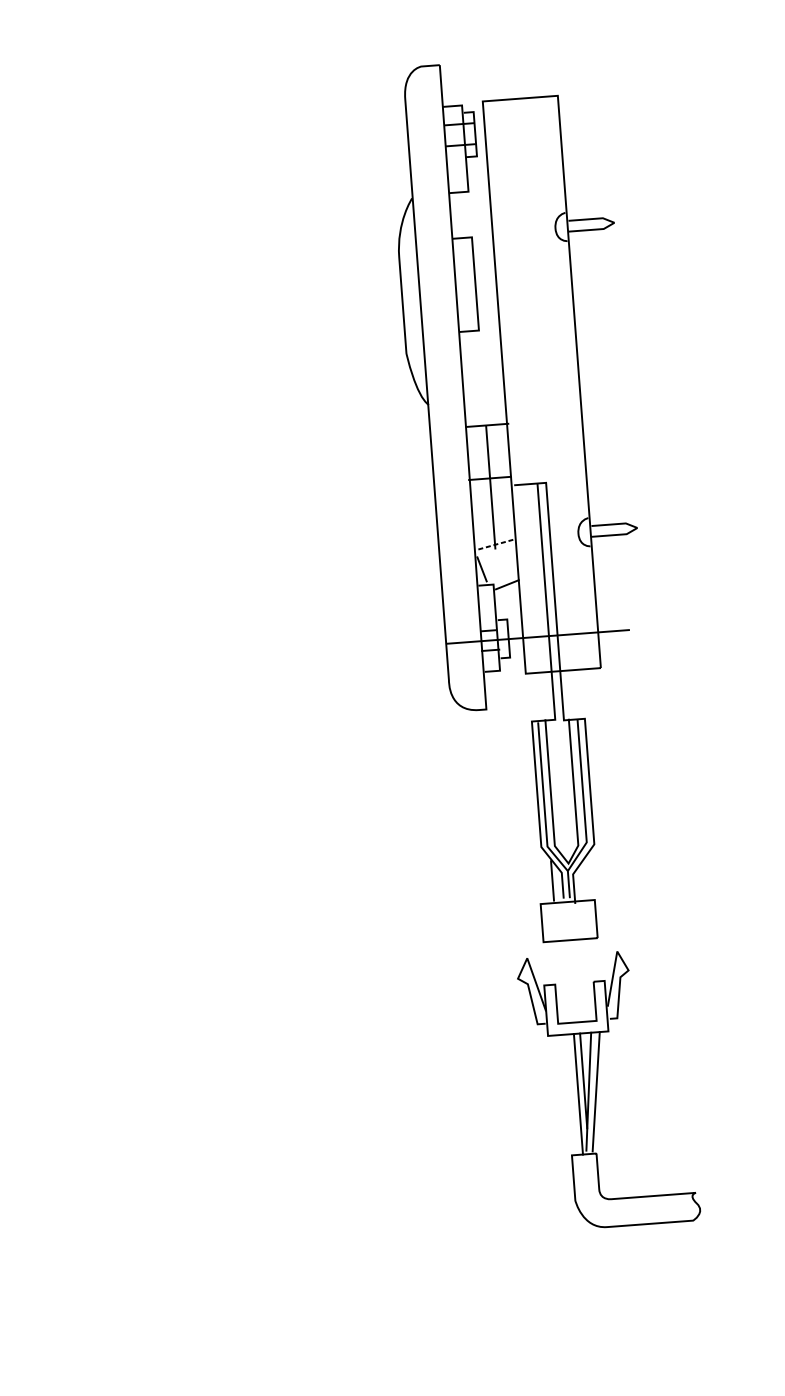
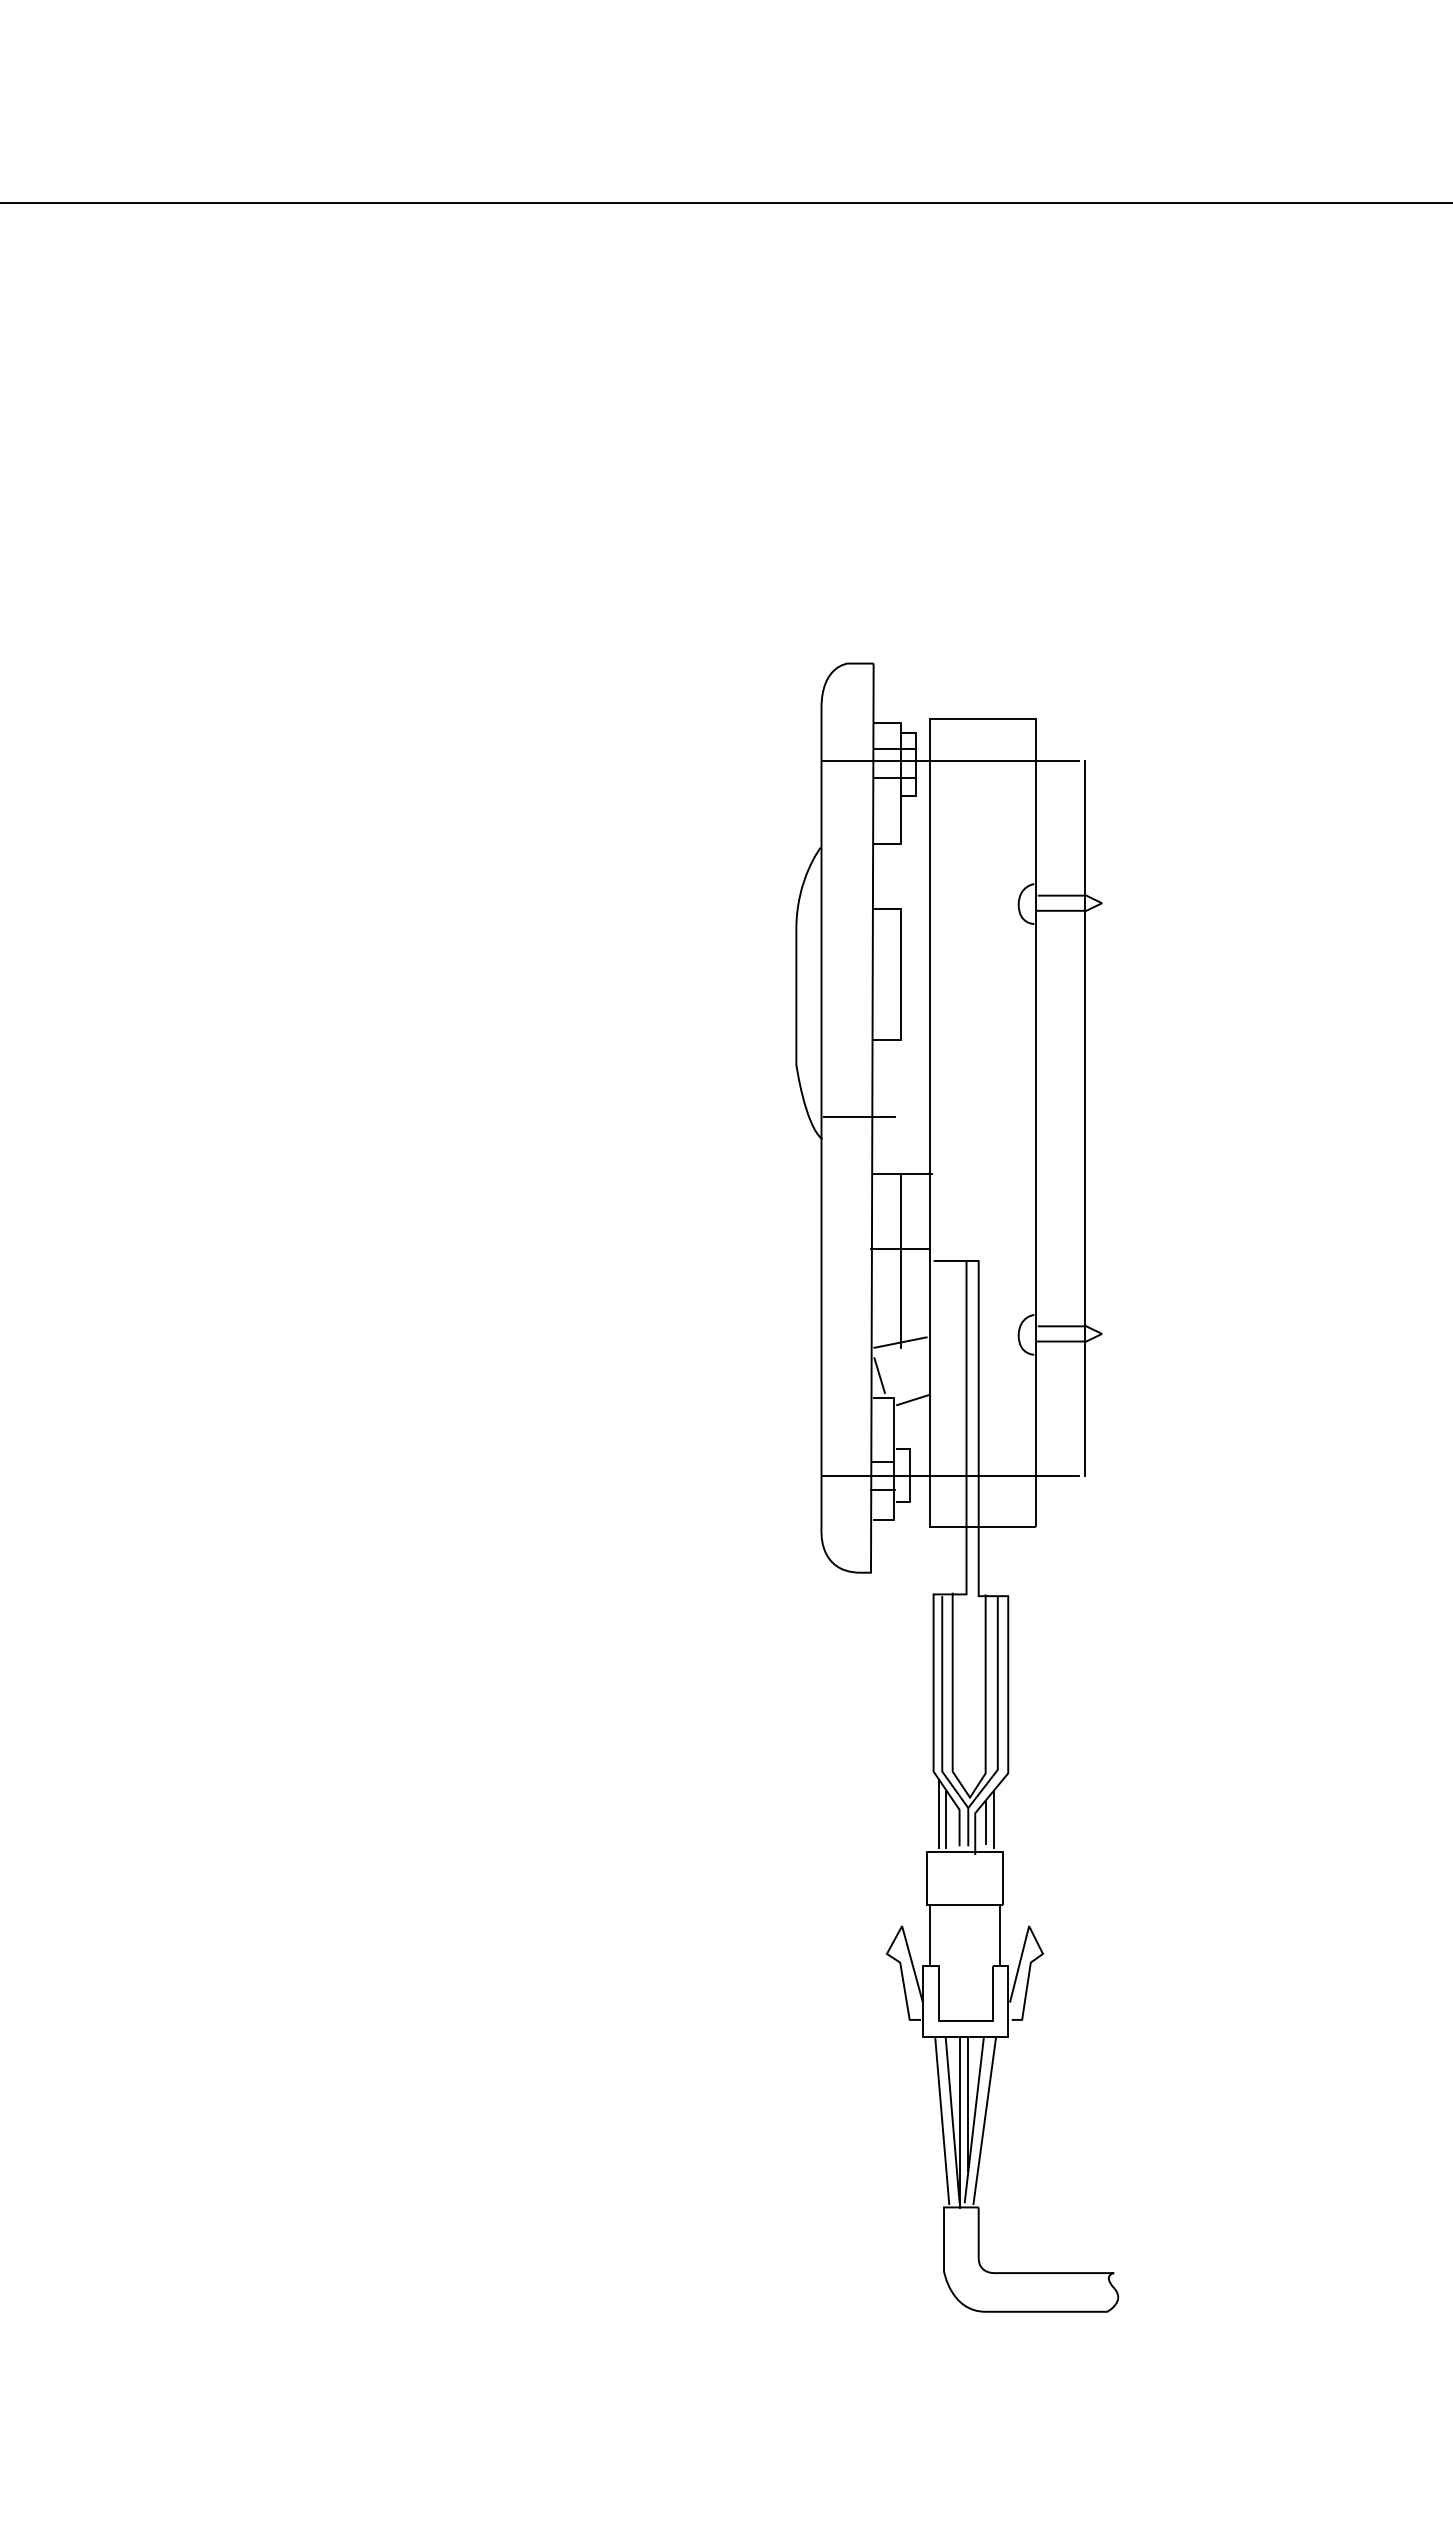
line: (499, 129) -> (950, 760), added
line: (613, 375) -> (1084, 1117), added
line: (453, 386) -> (859, 1116), added
line: (495, 544) -> (900, 1342), dashed -> solid
line: (547, 877) -> (938, 1814), added
line: (587, 877) -> (994, 1819), added
line: (580, 880) -> (985, 1822), added
line: (596, 959) -> (999, 1934), added
line: (547, 962) -> (929, 1934), added
line: (573, 1092) -> (952, 2119), added
line: (566, 1094) -> (942, 2121), added

